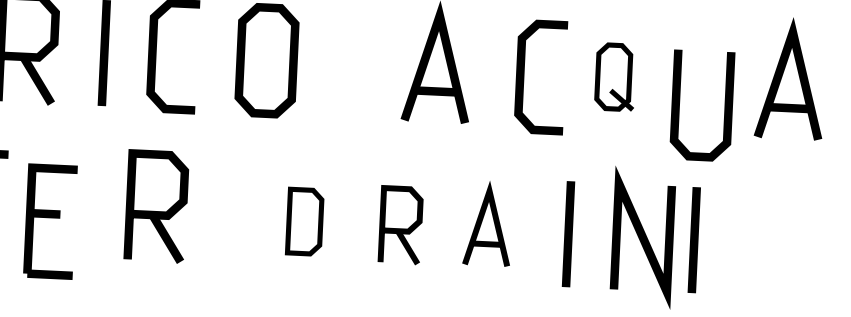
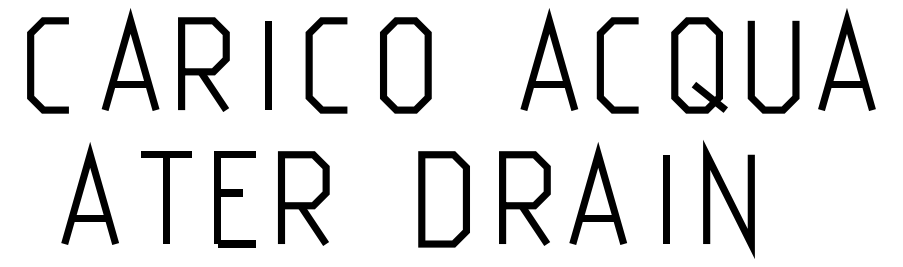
curve: (523, 76) -> (603, 65), moved
part: (615, 77) -> (699, 65), size x1.67
curve: (679, 104) -> (754, 66), moved
part: (156, 206) -> (303, 198), moved
part: (49, 221) -> (234, 199), moved
part: (304, 221) -> (443, 199), size x1.67
part: (487, 223) -> (597, 193), size x1.43
part: (400, 225) -> (524, 198), size x1.43
line: (694, 240) -> (772, 199), removed

